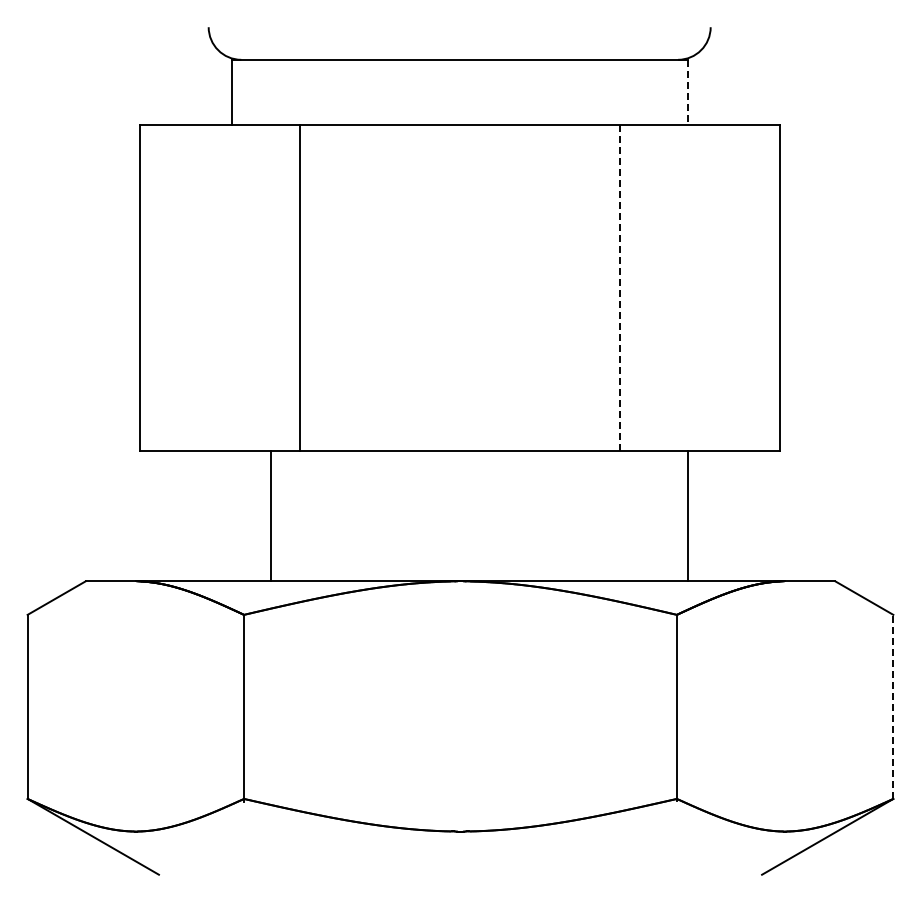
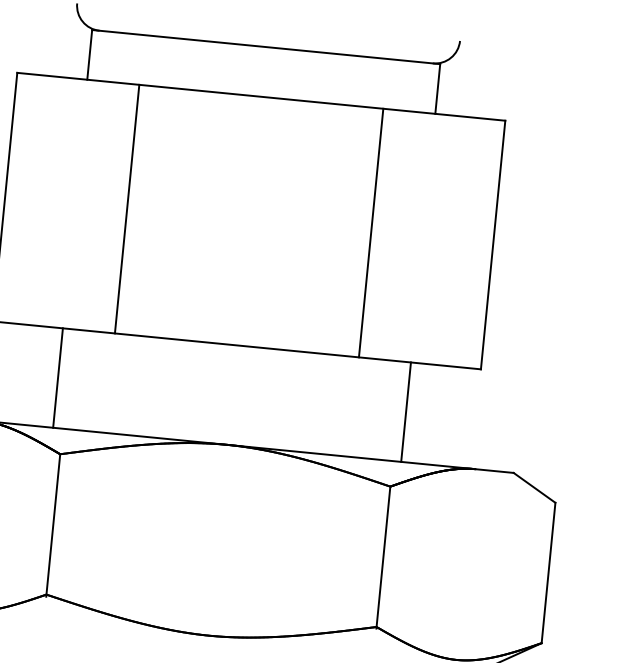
line: (687, 92) -> (437, 89), dashed -> solid
line: (619, 288) -> (370, 233), dashed -> solid
line: (270, 515) -> (58, 377), moved
line: (893, 706) -> (548, 572), dashed -> solid

